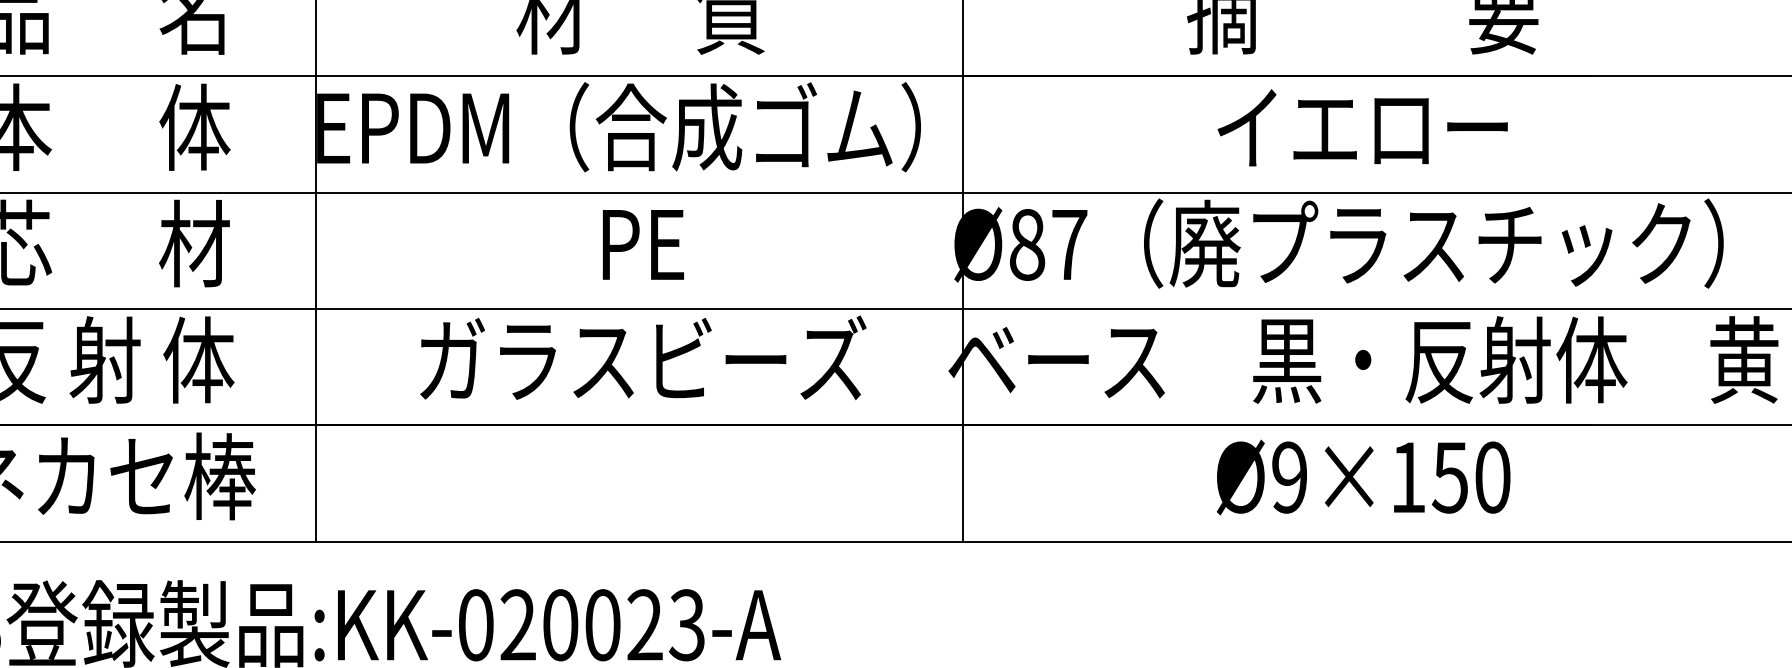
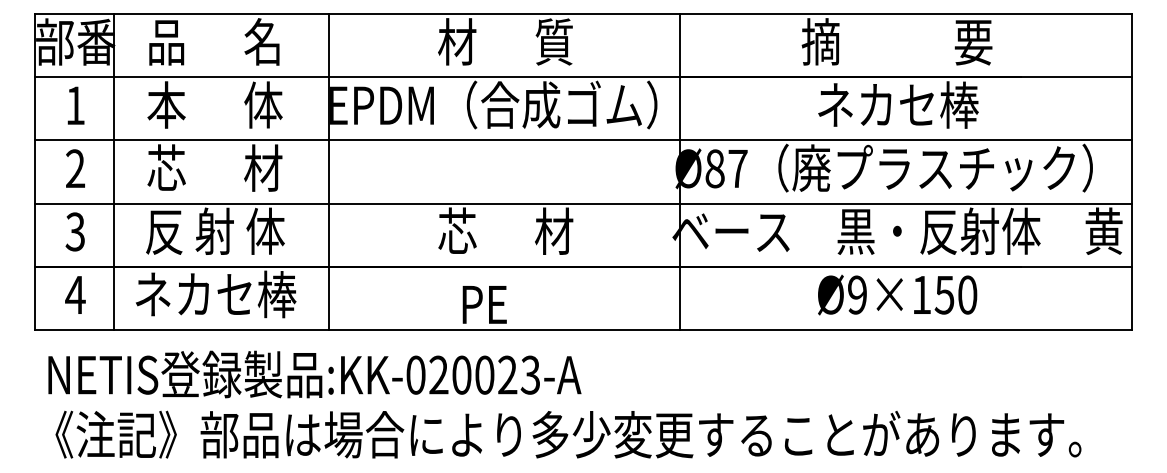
text: (1365, 126) -> (898, 104), イエロー -> ネカセ棒
text: (642, 244) -> (484, 304), moved
text: (642, 358) -> (506, 230), ガラスビーズ -> 芯      材

